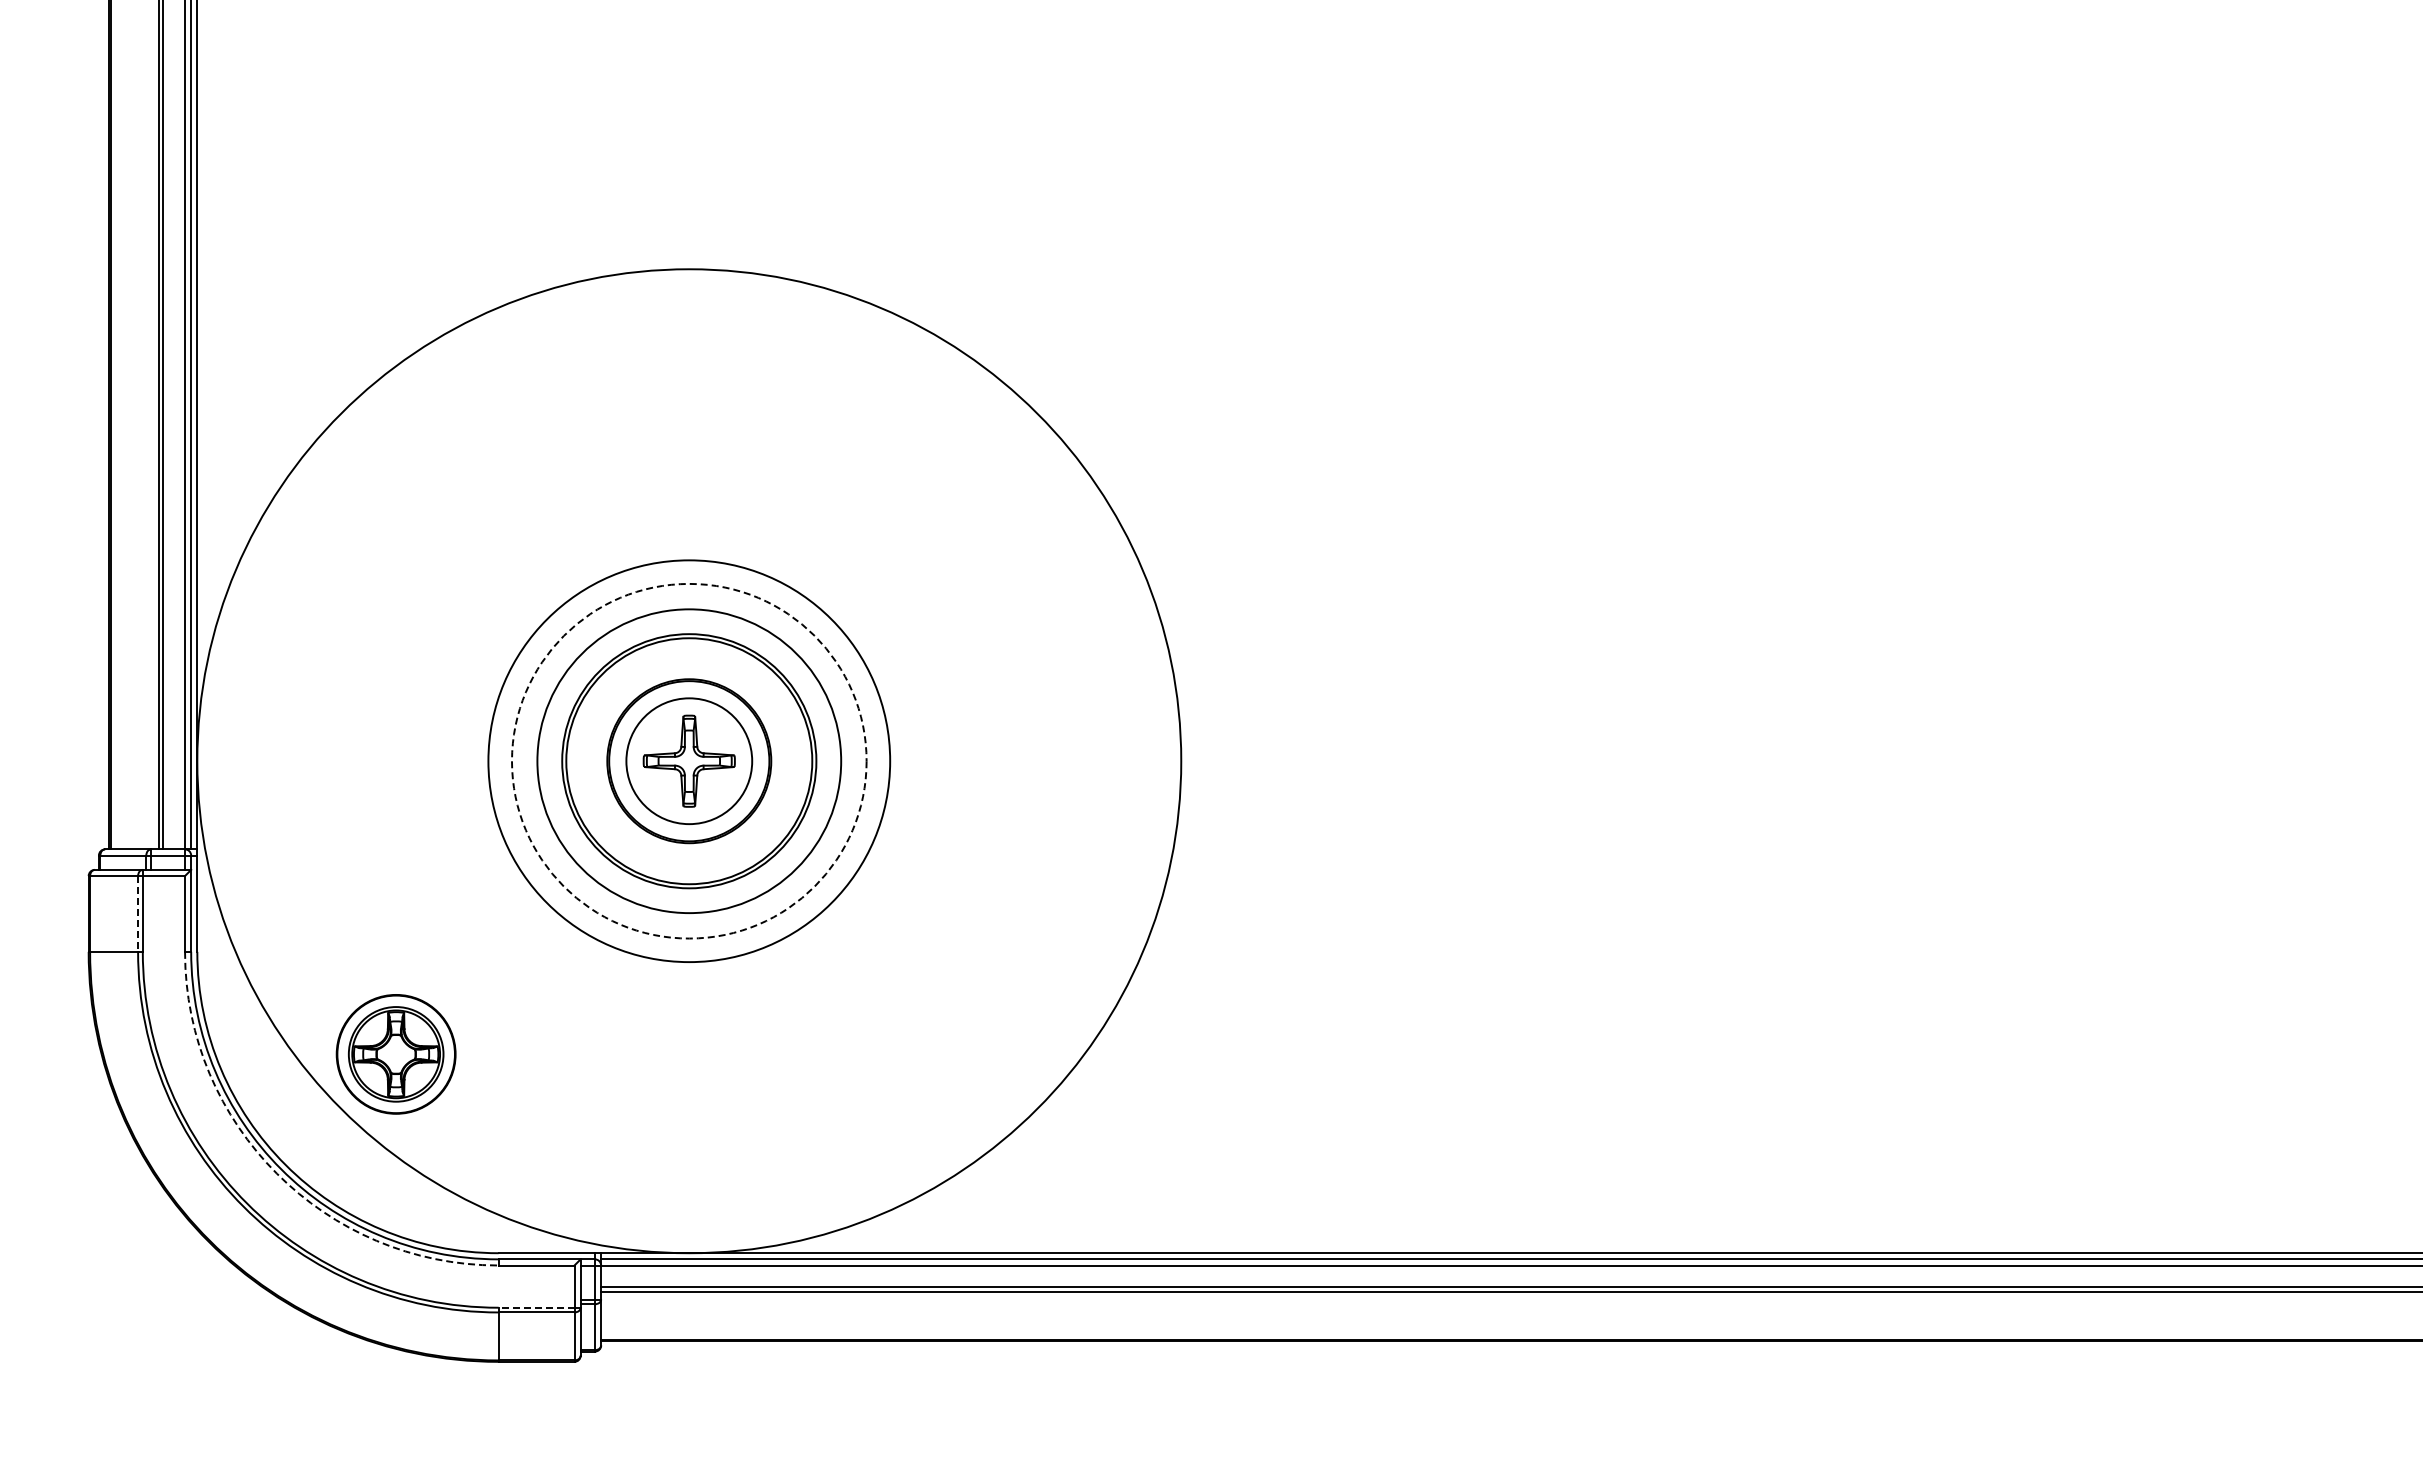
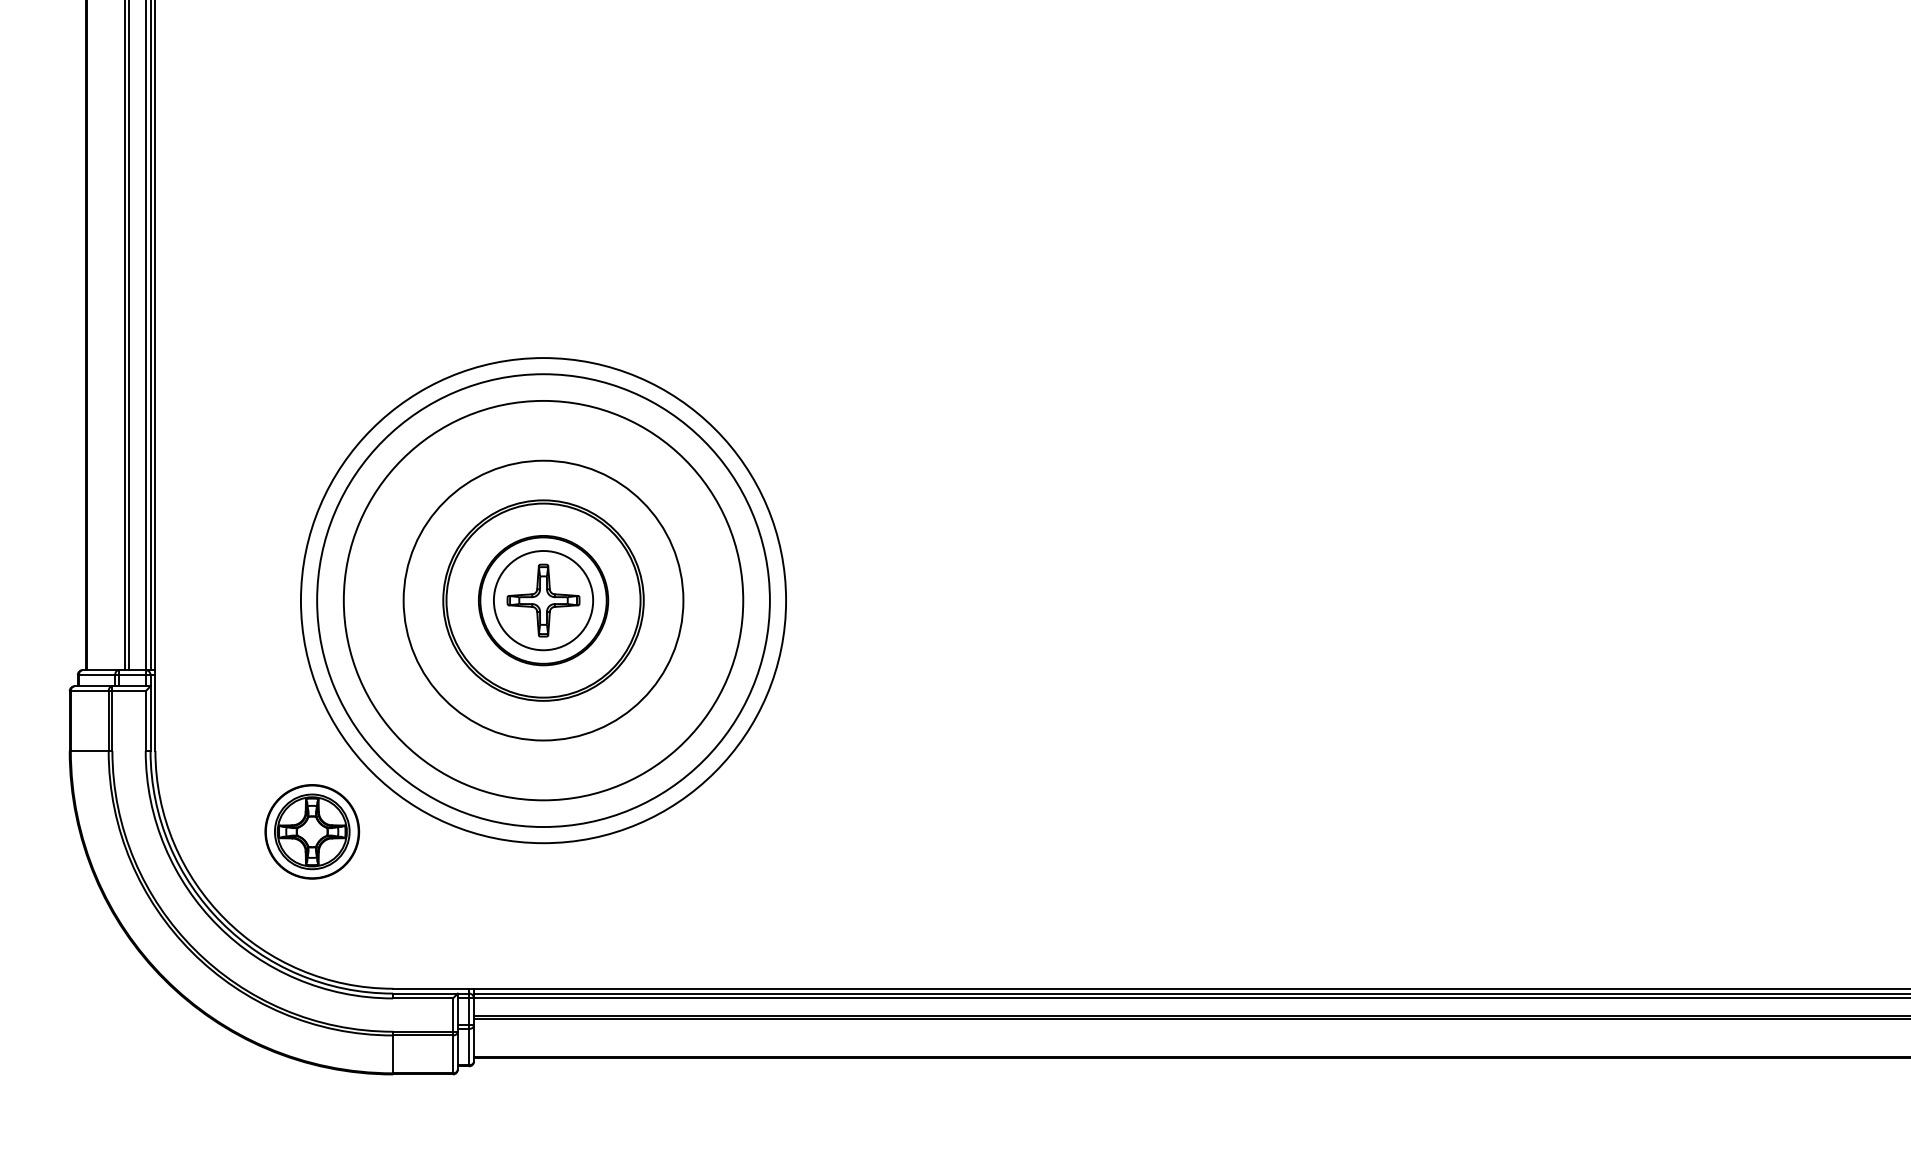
circle: (688, 760) -> (542, 600), dashed -> solid
circle: (688, 760) -> (542, 600), size x0.62
circle: (689, 761) -> (543, 600), size x1.43
circle: (689, 761) -> (543, 600), size x1.67
line: (138, 913) -> (109, 720), dashed -> solid
arc: (276, 1173) -> (217, 925), dashed -> solid
line: (536, 1307) -> (422, 1031), dashed -> solid

